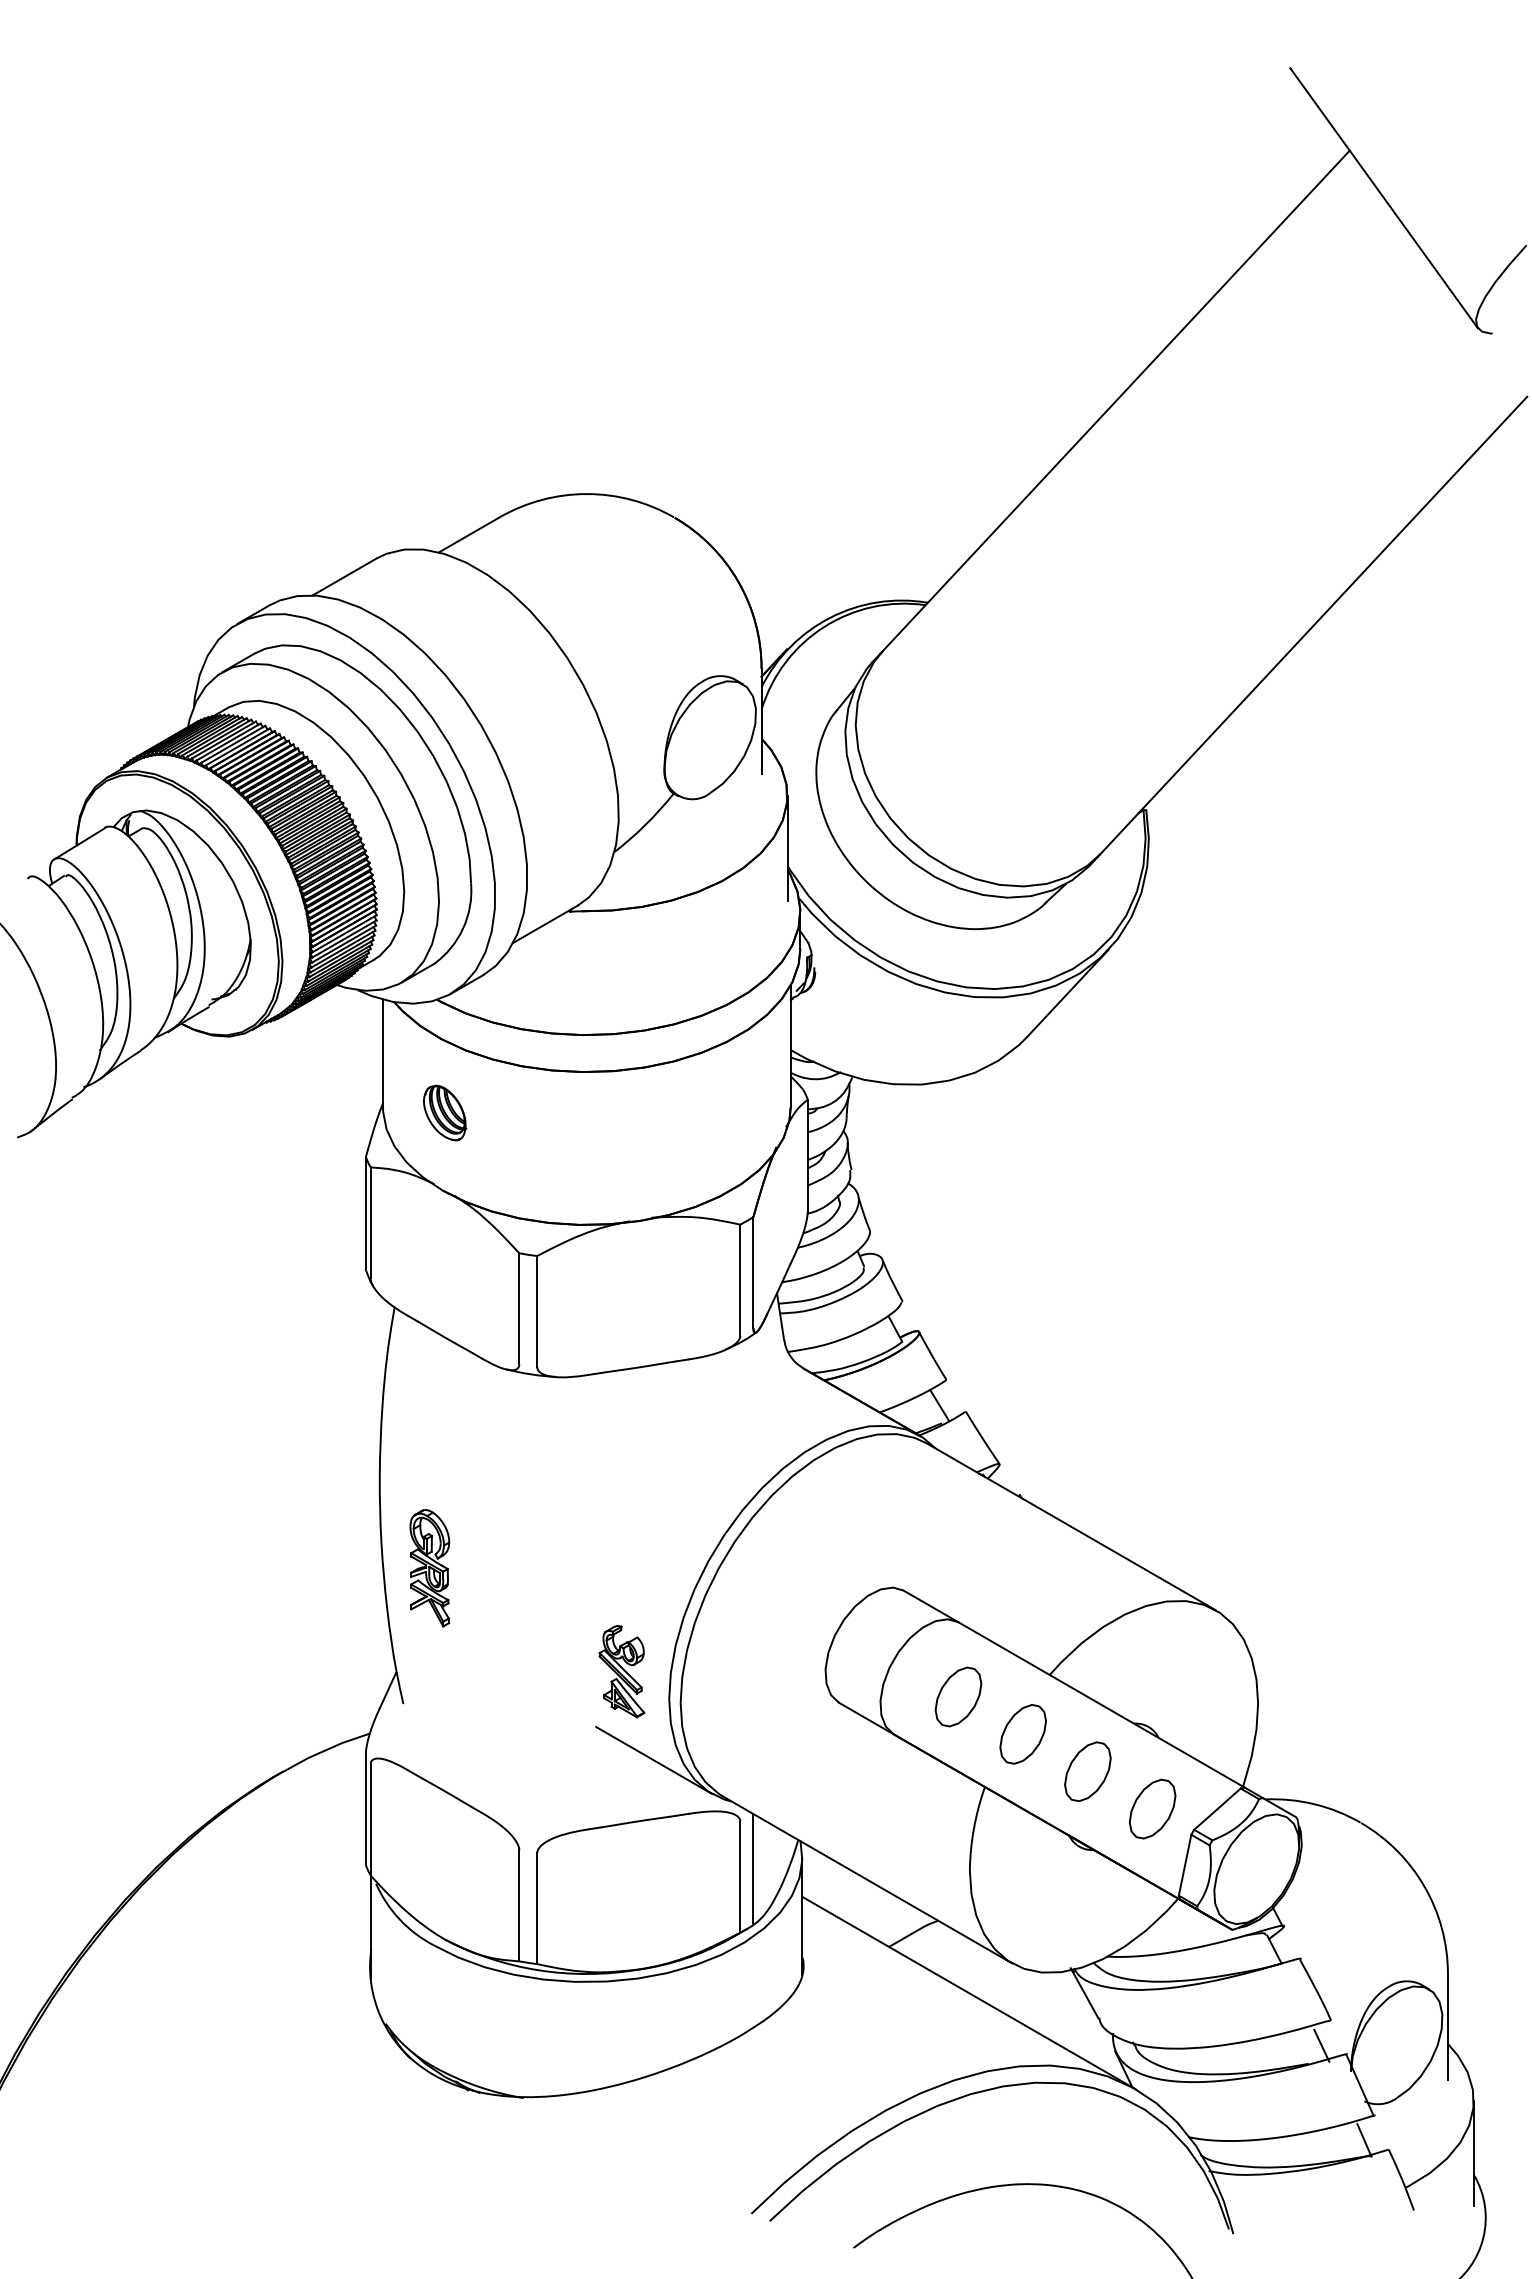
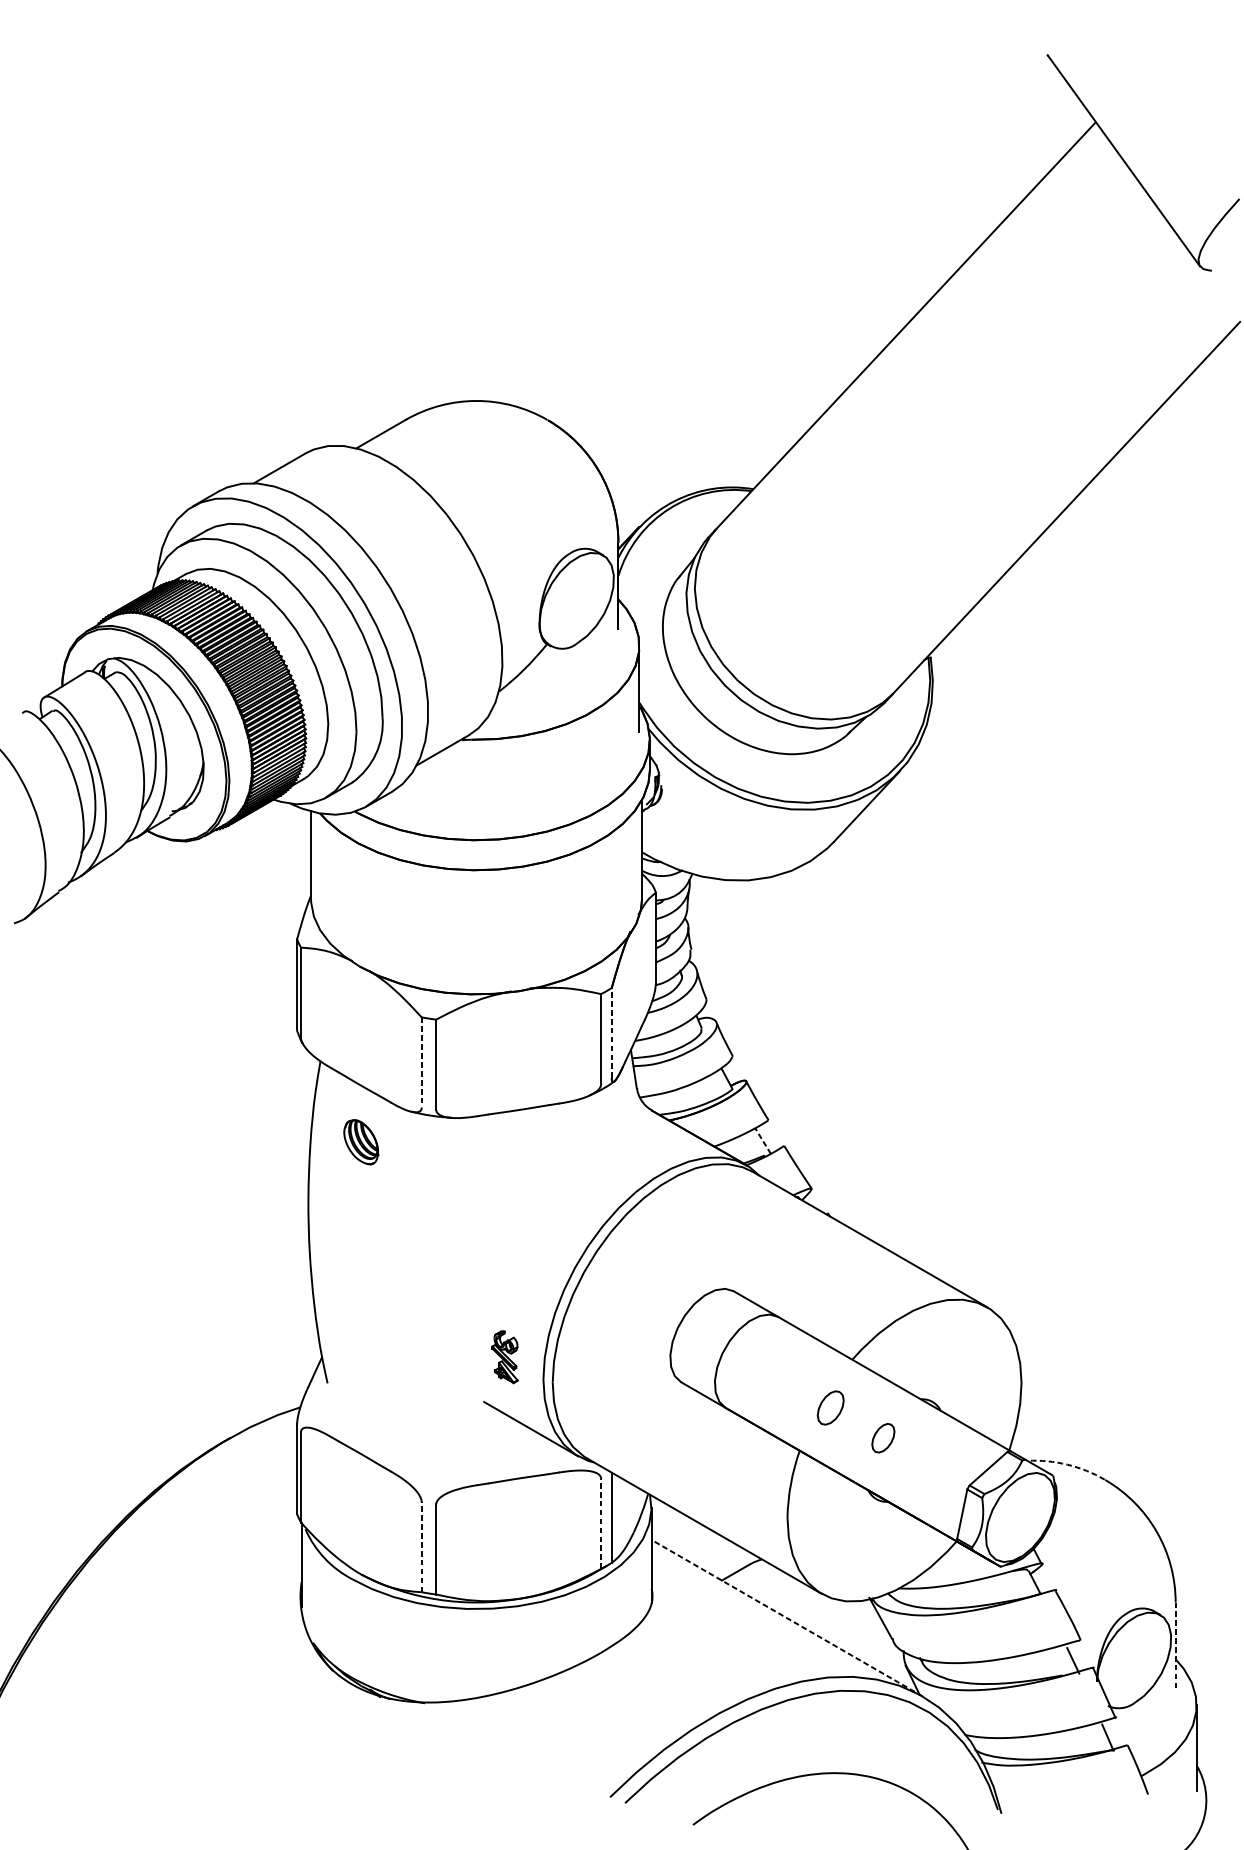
part: (445, 1112) -> (361, 1141), moved
line: (753, 1272) -> (611, 1032), solid -> dashed
line: (519, 1309) -> (421, 1063), solid -> dashed
line: (939, 1405) -> (762, 1140), solid -> dashed
part: (429, 1568) -> (348, 1273), removed
part: (621, 1671) -> (504, 1356), size x0.7
part: (958, 1696) -> (778, 1377), removed
part: (1022, 1734) -> (830, 1408), size x0.7
part: (1087, 1771) -> (883, 1438), size x0.6
arc: (1314, 1804) -> (1067, 1464), solid -> dashed
part: (1152, 1808) -> (935, 1468), removed
line: (740, 1876) -> (601, 1523), solid -> dashed
line: (519, 1905) -> (421, 1546), solid -> dashed
line: (969, 1993) -> (787, 1618), solid -> dashed
line: (1447, 2026) -> (1175, 1645), solid -> dashed

